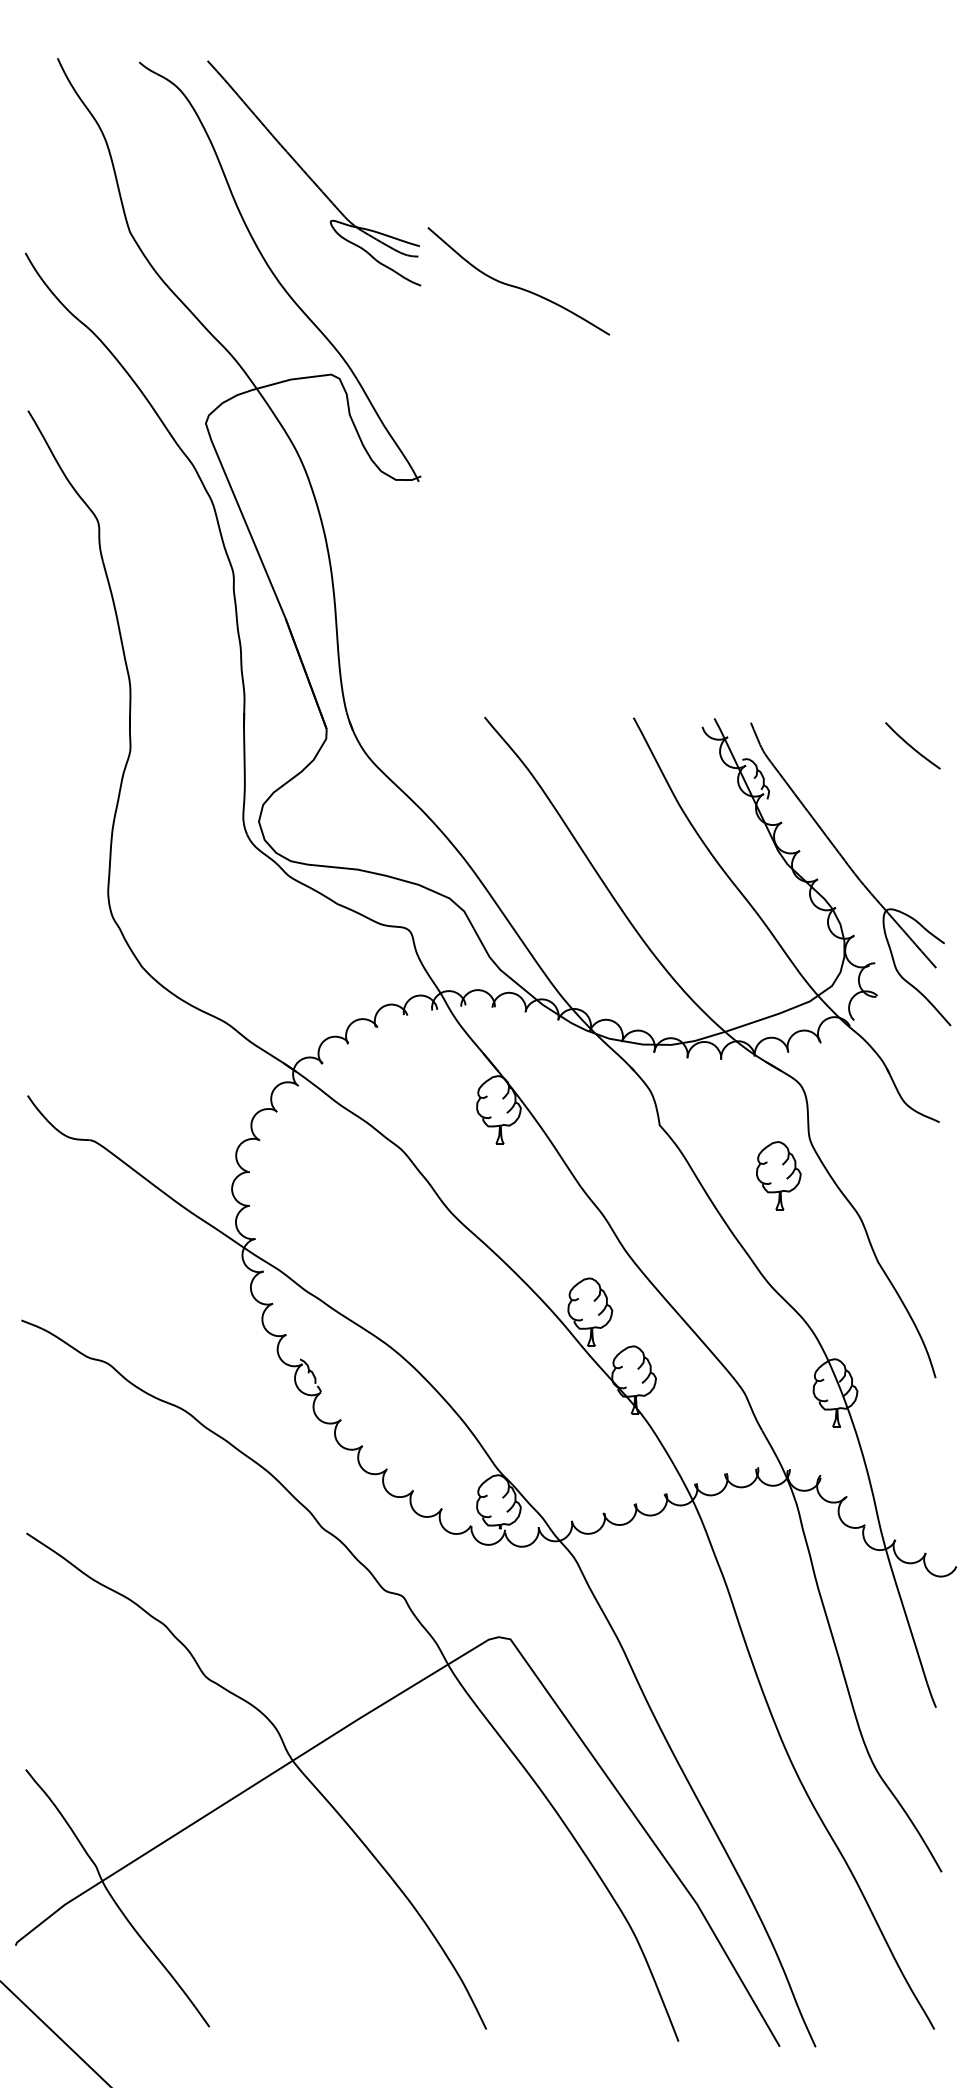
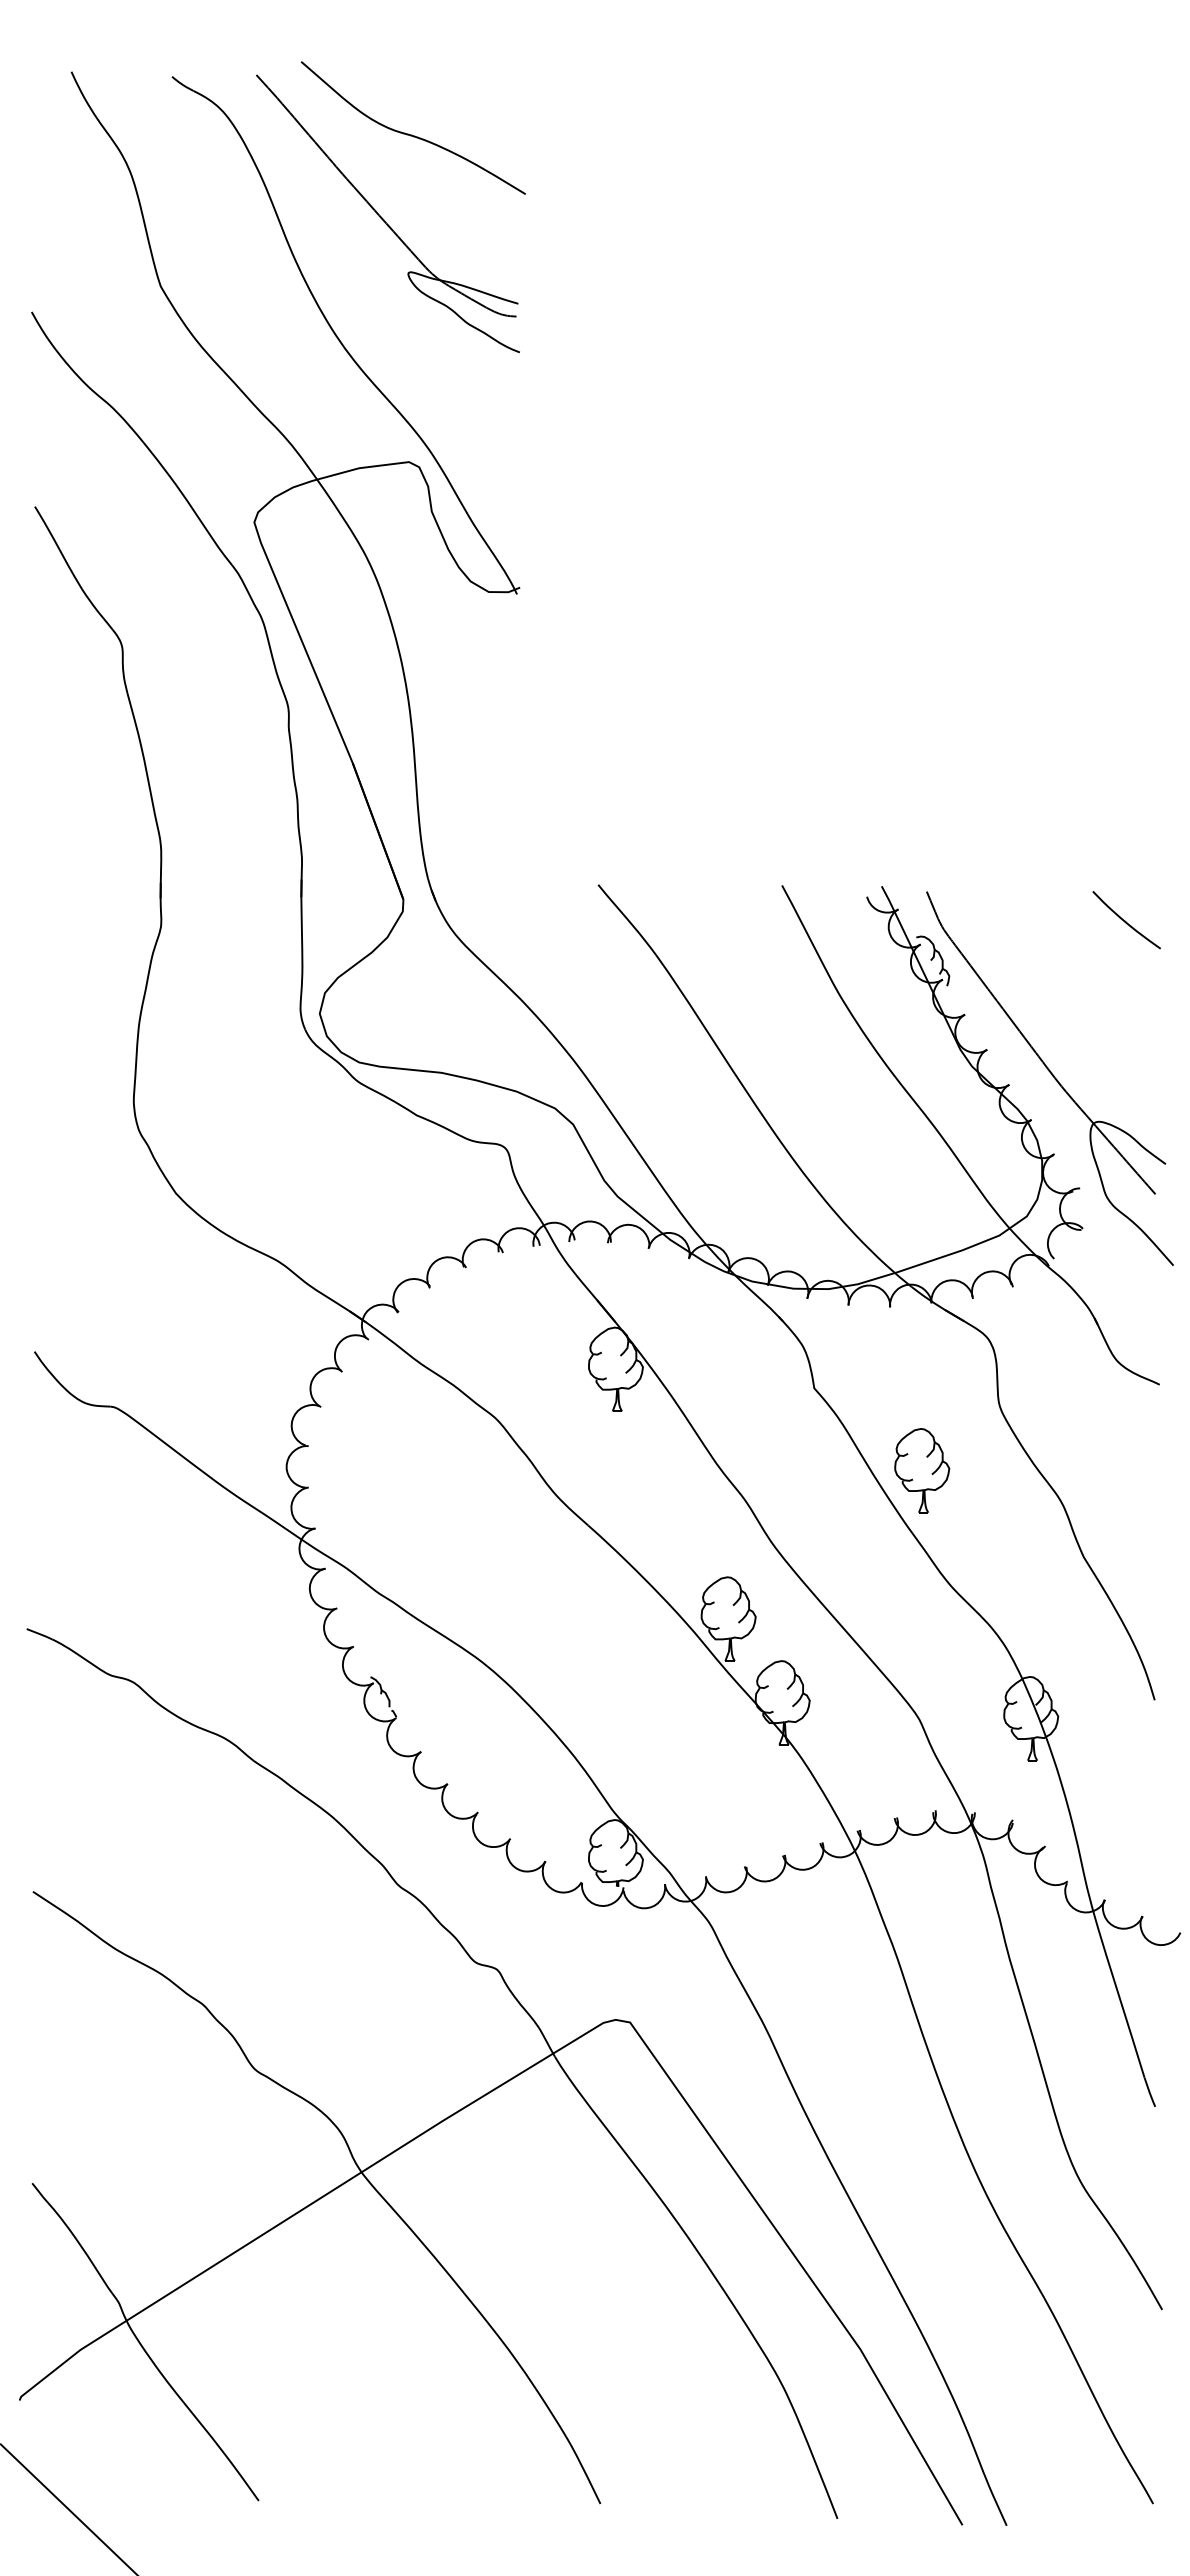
curve: (518, 286) -> (412, 134), moved
part: (779, 1175) -> (922, 1470), moved

